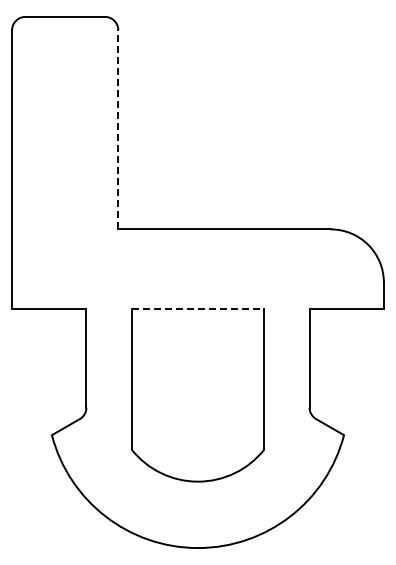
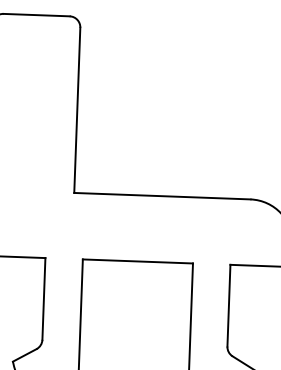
line: (118, 129) -> (77, 110), dashed -> solid
line: (198, 309) -> (138, 261), dashed -> solid

